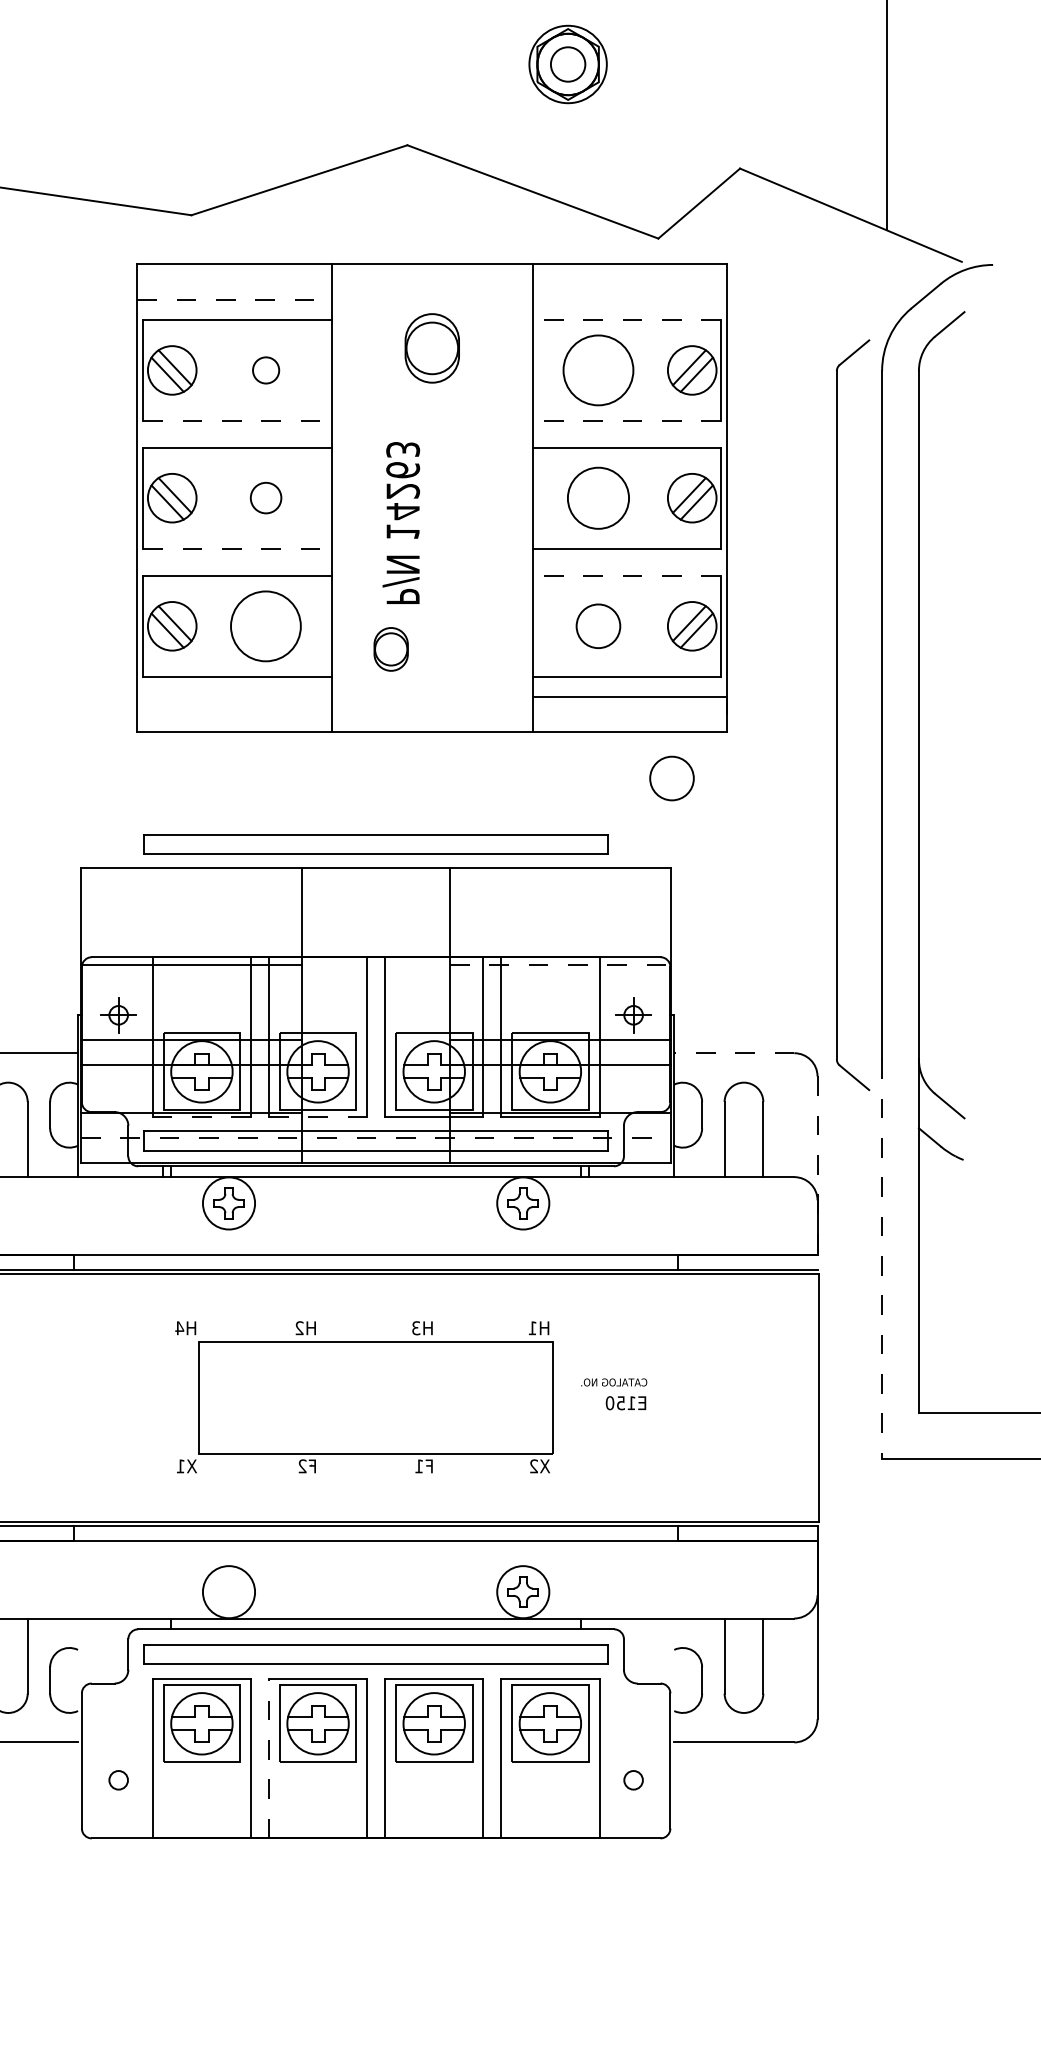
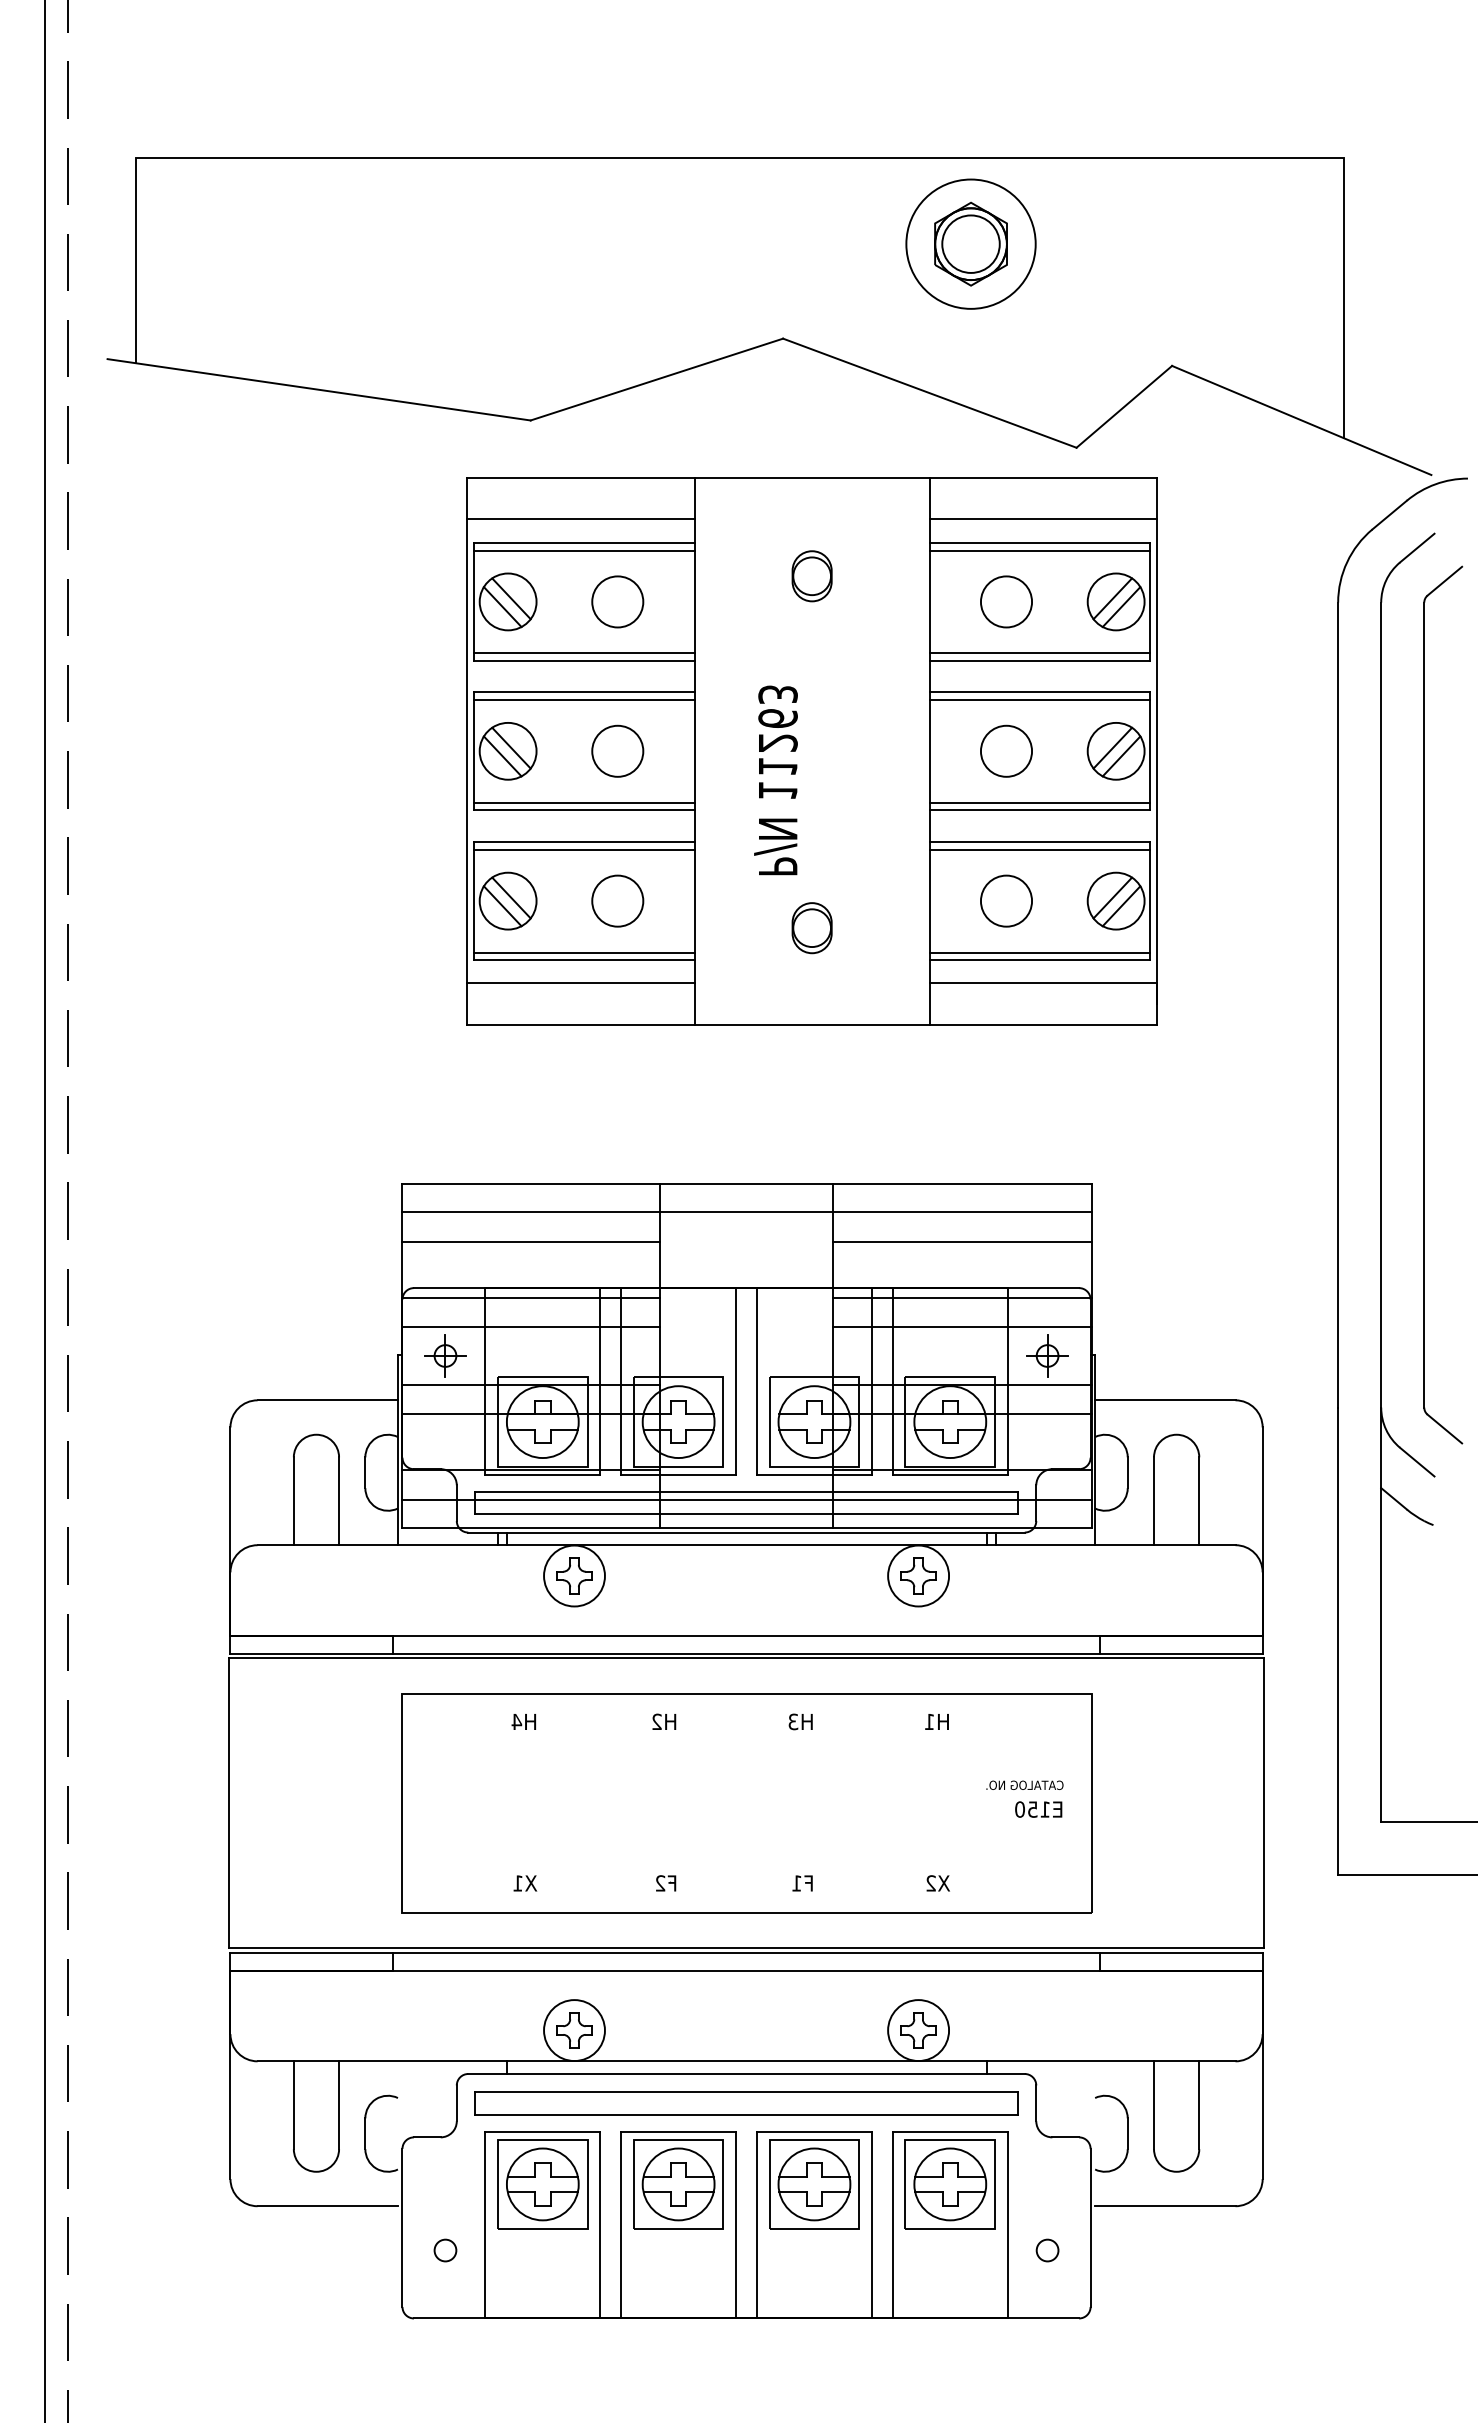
circle: (567, 63) -> (970, 243), size x1.43
circle: (567, 63) -> (970, 243), size x1.43
line: (234, 299) -> (580, 519), dashed -> solid
line: (630, 299) -> (1043, 519), added
line: (626, 319) -> (1039, 542), dashed -> solid
line: (237, 326) -> (584, 550), added
line: (626, 326) -> (1039, 550), added
part: (431, 348) -> (811, 576), size x0.62
circle: (265, 370) -> (617, 601), size x1.67
circle: (598, 370) -> (1006, 601), size x0.62
line: (237, 414) -> (584, 653), added
line: (626, 414) -> (1039, 653), added
line: (238, 420) -> (585, 660), dashed -> solid
line: (626, 420) -> (1039, 660), dashed -> solid
line: (237, 453) -> (584, 699), added
line: (626, 453) -> (1039, 699), added
circle: (265, 497) -> (617, 750), size x1.43
circle: (598, 497) -> (1006, 750), size x0.71
text: (403, 511) -> (778, 766), 14263 -> 11263
line: (237, 541) -> (584, 802), added
line: (626, 541) -> (1039, 802), added
line: (238, 548) -> (585, 810), dashed -> solid
line: (626, 576) -> (1039, 842), dashed -> solid
line: (237, 582) -> (584, 849), added
line: (626, 582) -> (1039, 849), added
circle: (265, 625) -> (617, 900), size x0.62
part: (390, 649) -> (811, 928), moved
line: (237, 670) -> (584, 952), added
line: (626, 670) -> (1039, 952), added
line: (234, 696) -> (580, 983), added
part: (837, 714) -> (1424, 1004), moved
circle: (672, 777) -> (1092, 1078), removed
part: (376, 844) -> (746, 1156), removed
line: (376, 892) -> (746, 1212), added
line: (191, 917) -> (530, 1241), added
line: (559, 917) -> (961, 1241), added
line: (560, 965) -> (962, 1297), dashed -> solid
line: (191, 990) -> (530, 1327), added
line: (559, 990) -> (961, 1327), added
line: (733, 1053) -> (1164, 1400), dashed -> solid
line: (201, 1116) -> (542, 1474), dashed -> solid
line: (317, 1116) -> (678, 1474), dashed -> solid
line: (376, 1138) -> (746, 1499), dashed -> solid
line: (817, 1173) -> (1262, 1541), dashed -> solid
line: (882, 1259) -> (1338, 1641), dashed -> solid
part: (376, 1398) -> (746, 1803), size x1.67
part: (229, 1592) -> (574, 2030), added
line: (269, 1758) -> (621, 2224), dashed -> solid

